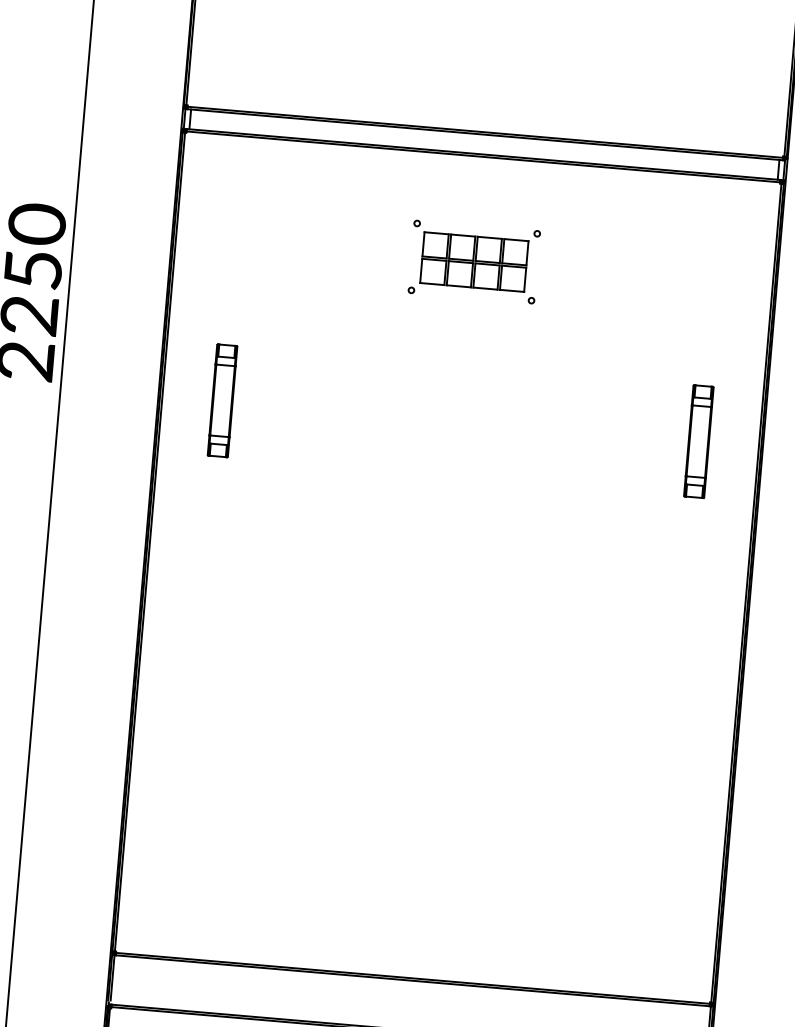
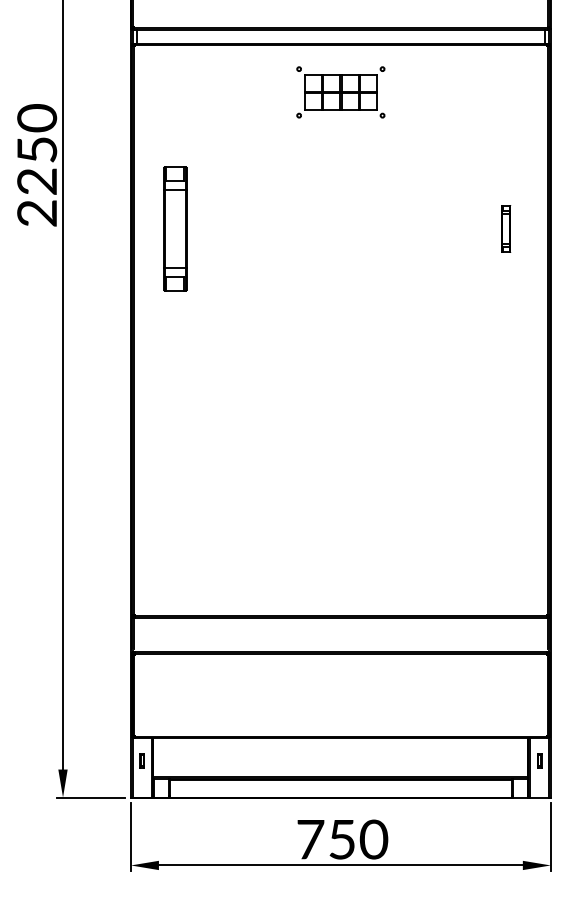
part: (473, 262) -> (340, 92), moved
part: (222, 400) -> (175, 228), size x1.6
part: (697, 440) -> (505, 228), size x0.6

